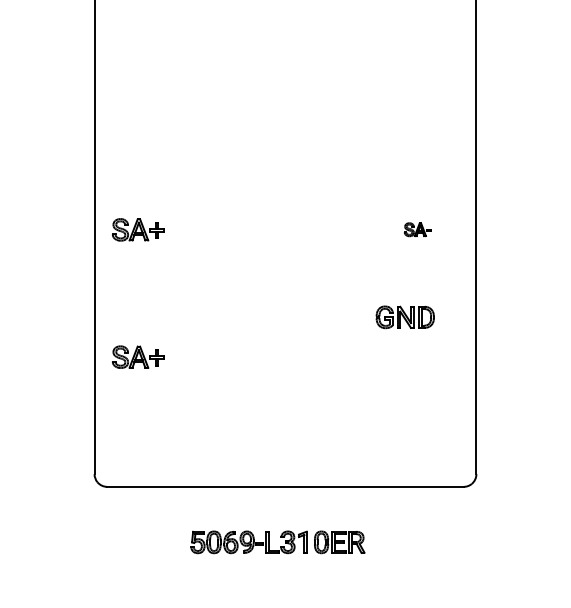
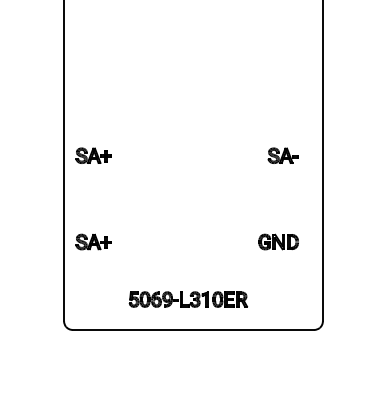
part: (416, 229) -> (282, 155), size x1.67
part: (405, 316) -> (278, 241), moved
part: (278, 542) -> (188, 299), moved

